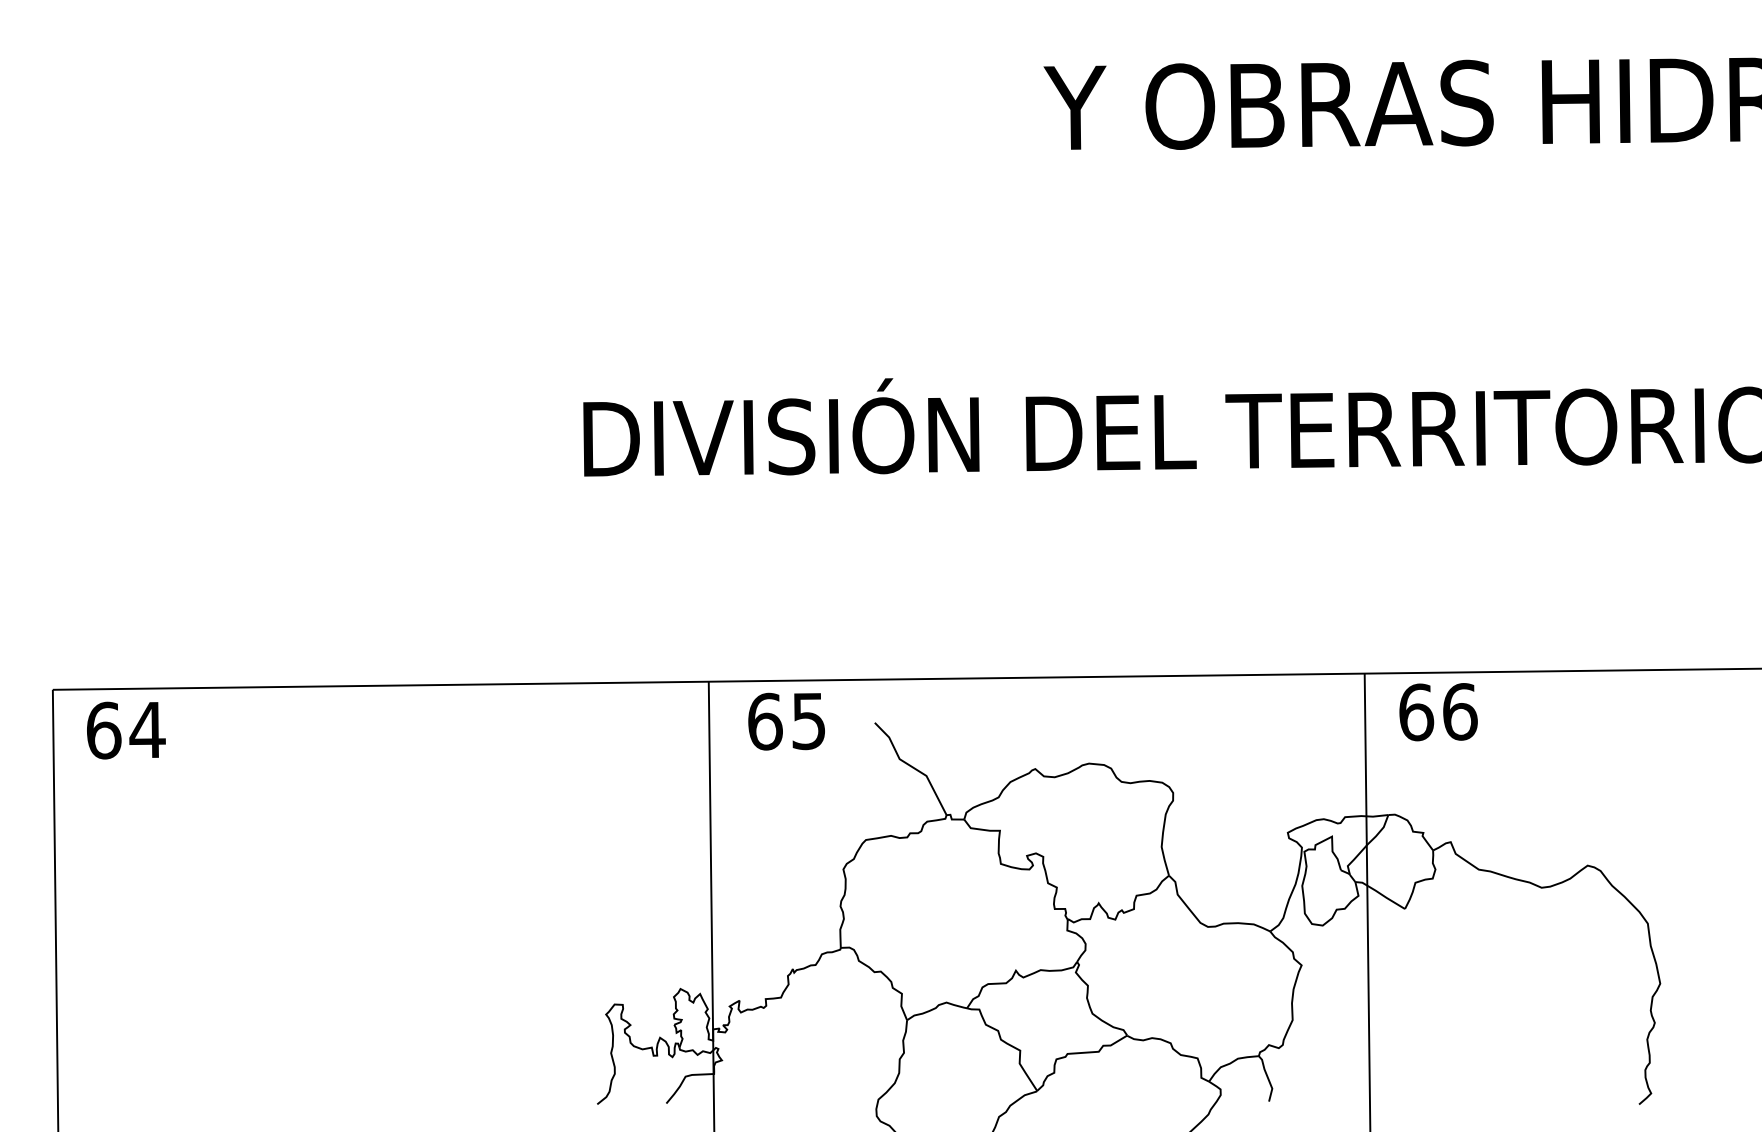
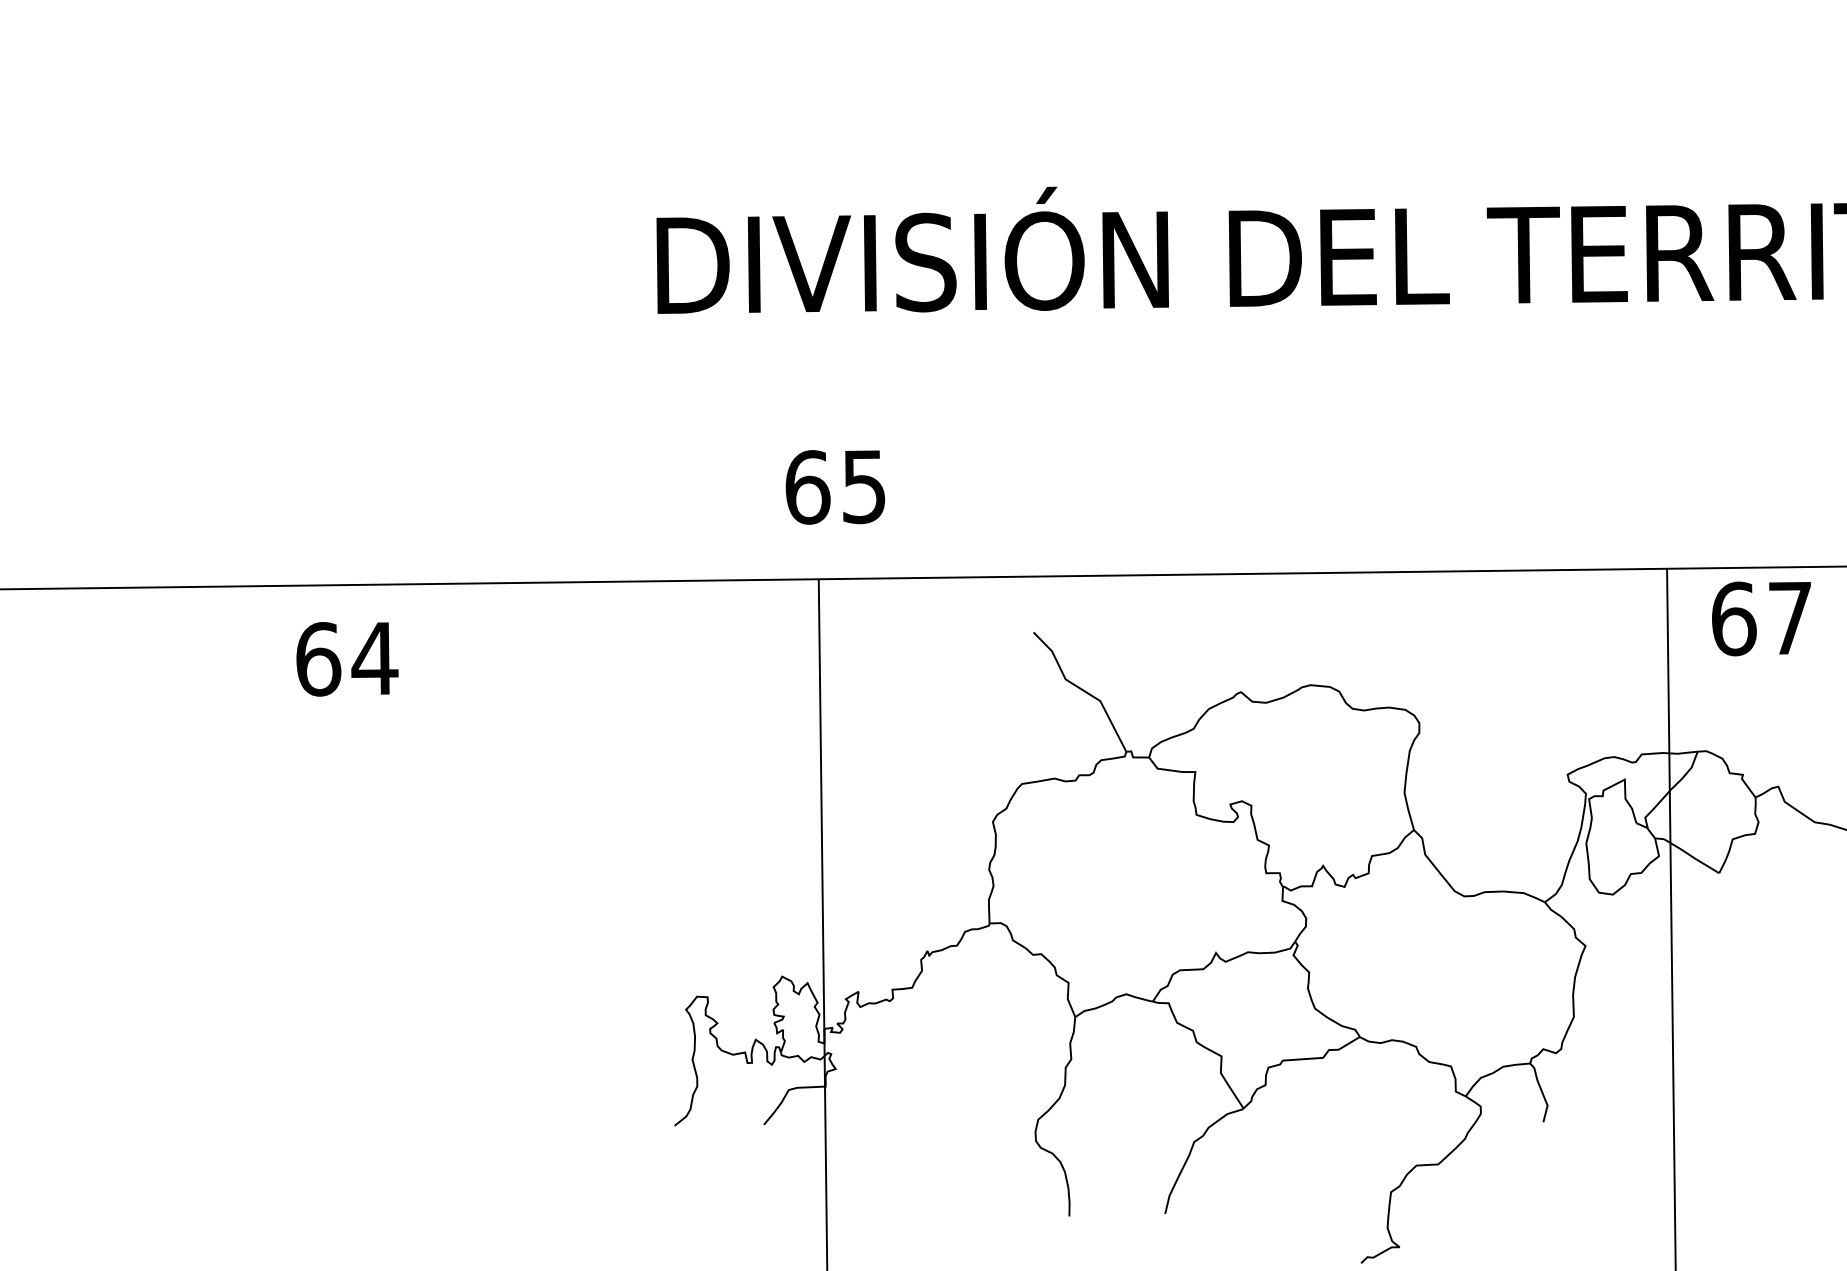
text: (1460, 711) -> (1790, 617), 66 -> 67
text: (786, 721) -> (835, 487), moved
text: (126, 730) -> (347, 659), moved

